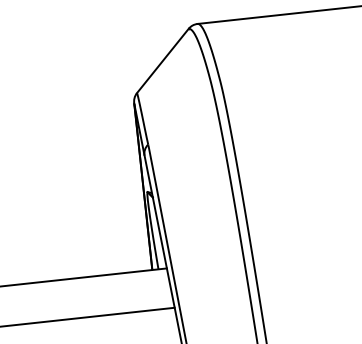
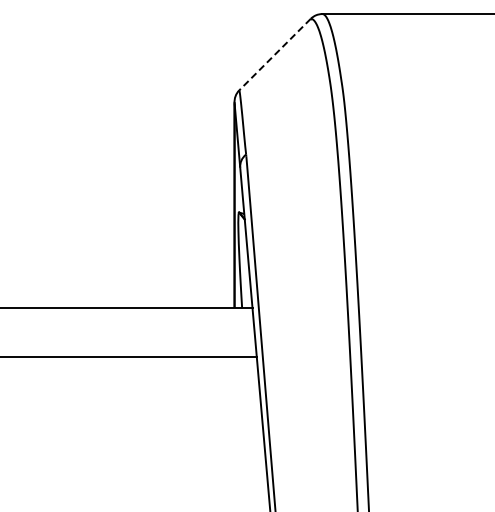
line: (163, 60) -> (275, 54), solid -> dashed

